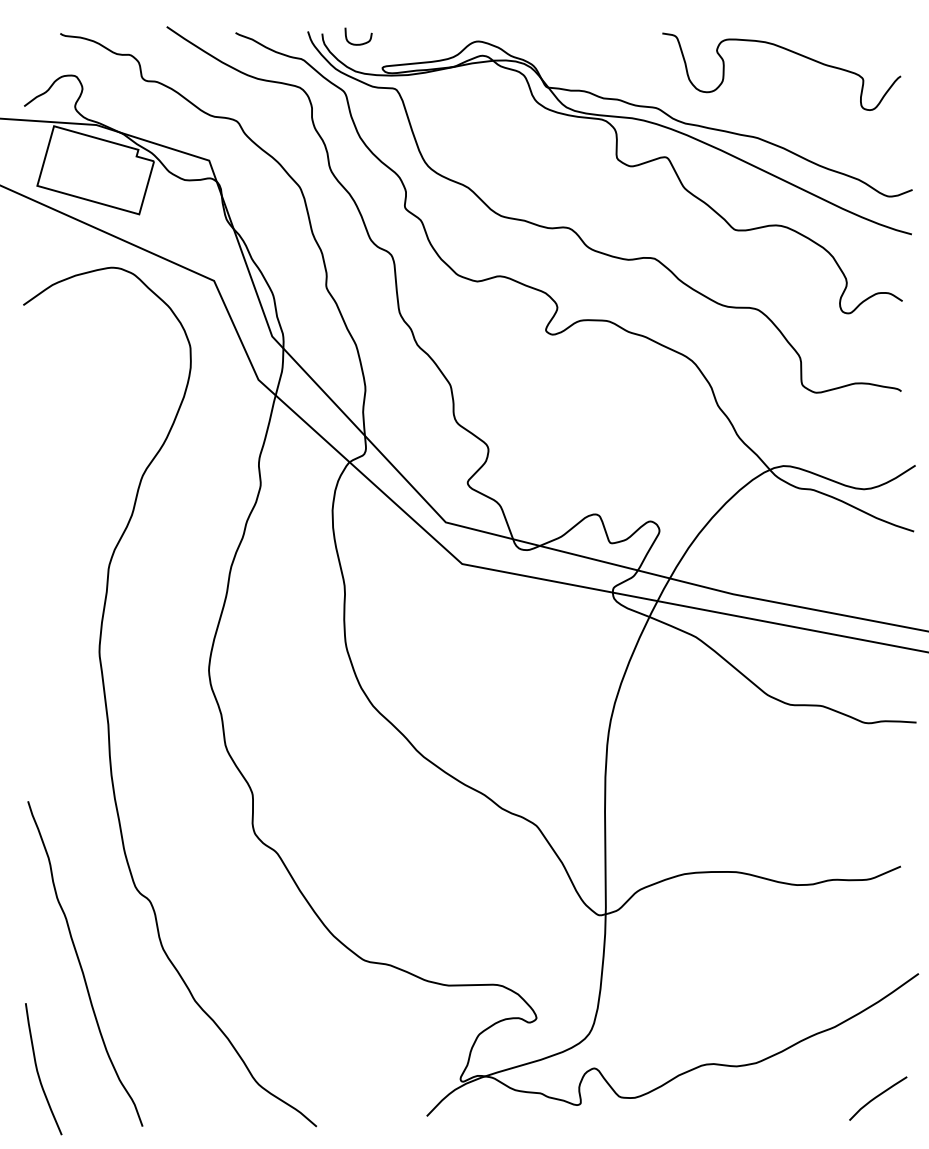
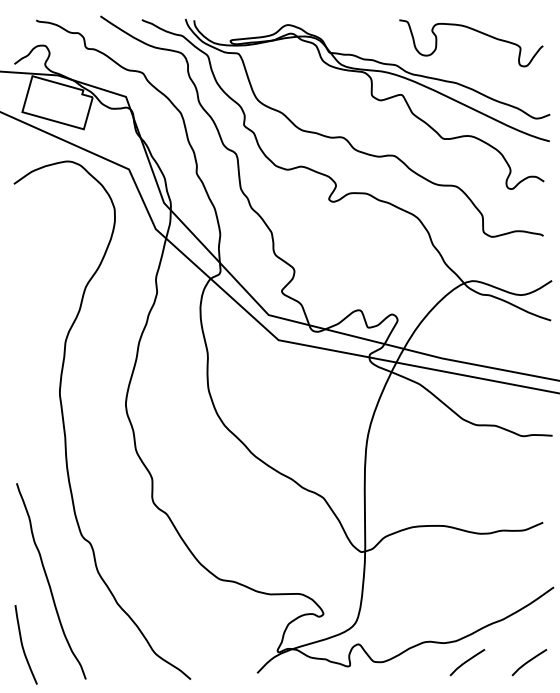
curve: (352, 42) -> (212, 25), removed
curve: (775, 1098) -> (467, 662), added

